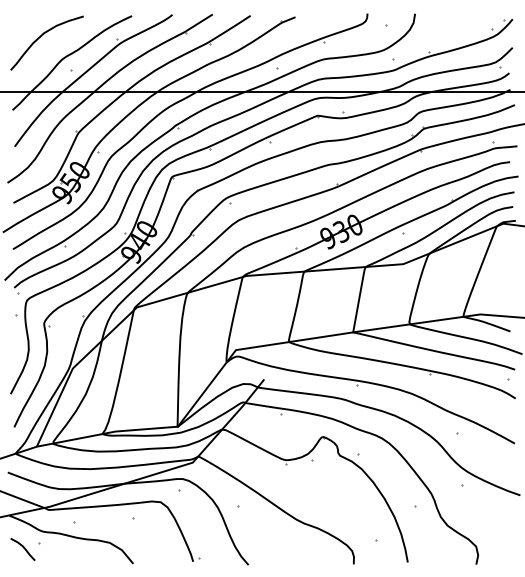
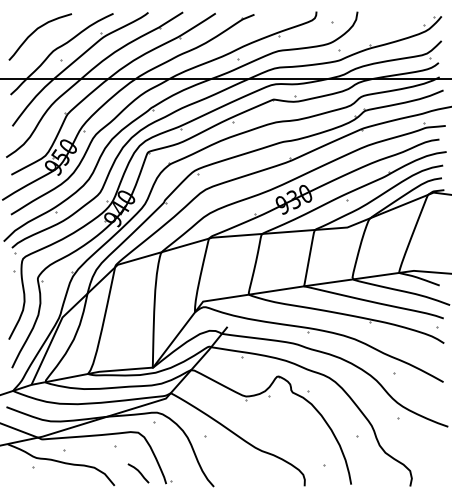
curve: (23, 548) -> (138, 472), moved

